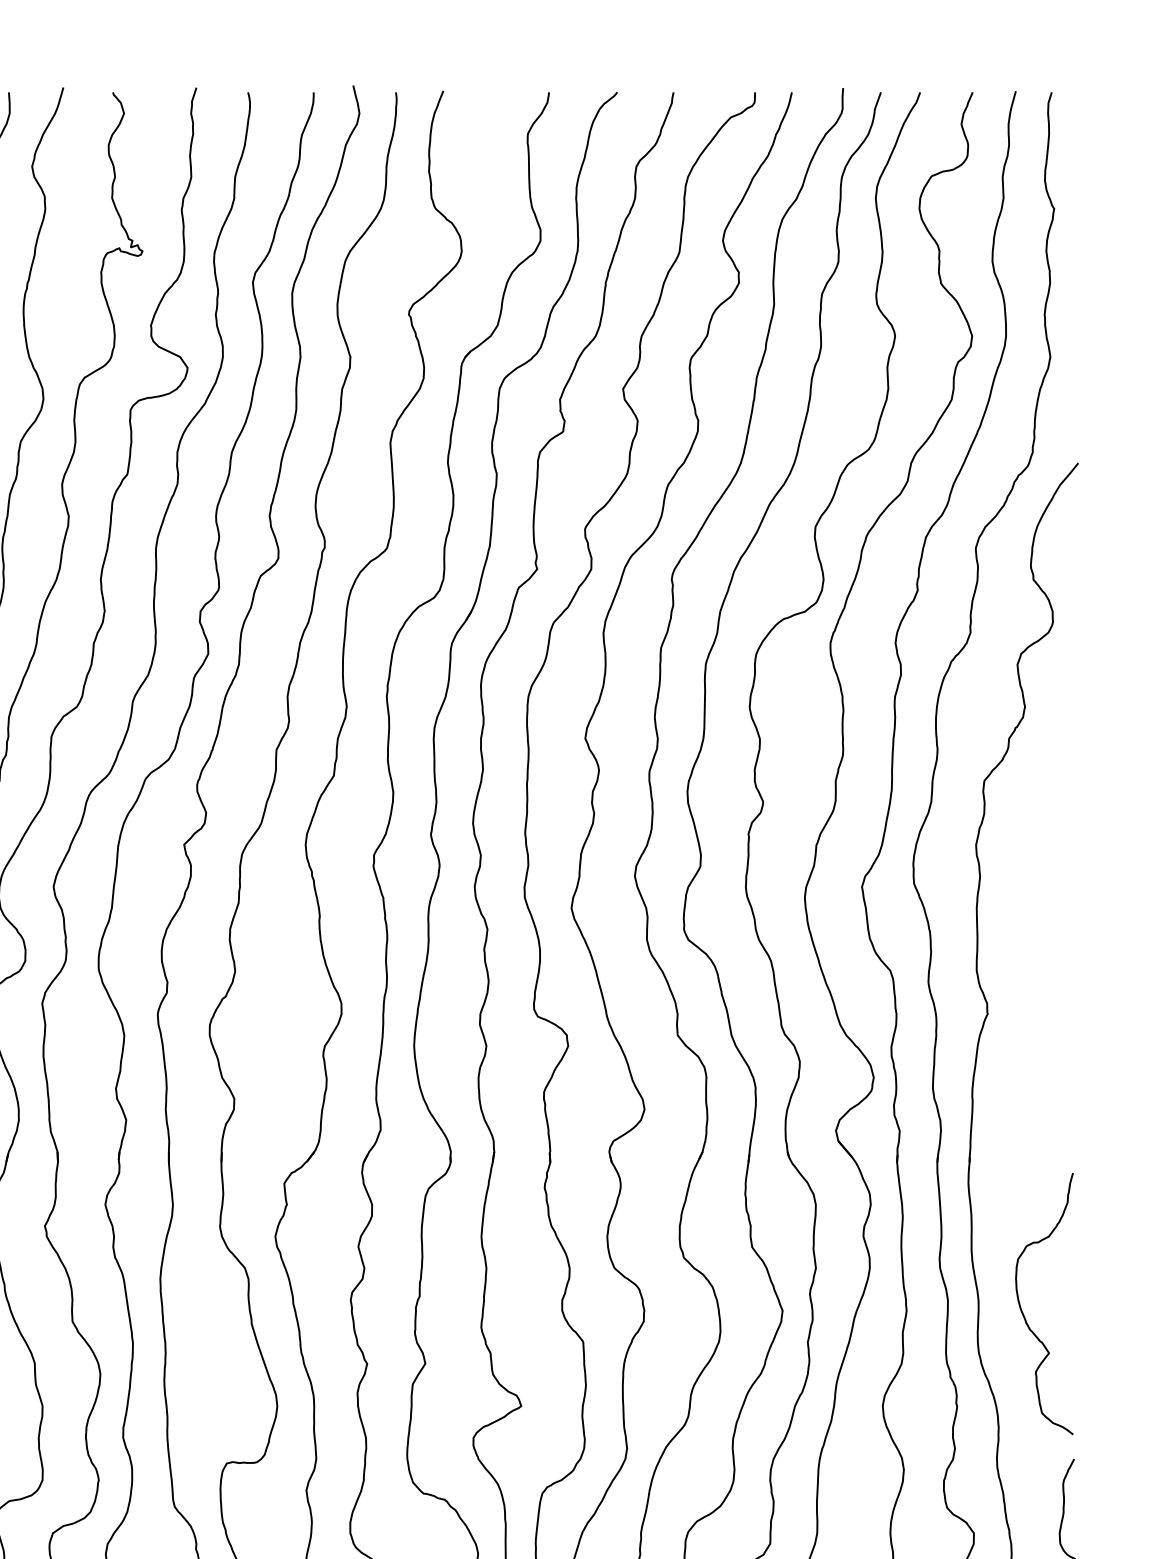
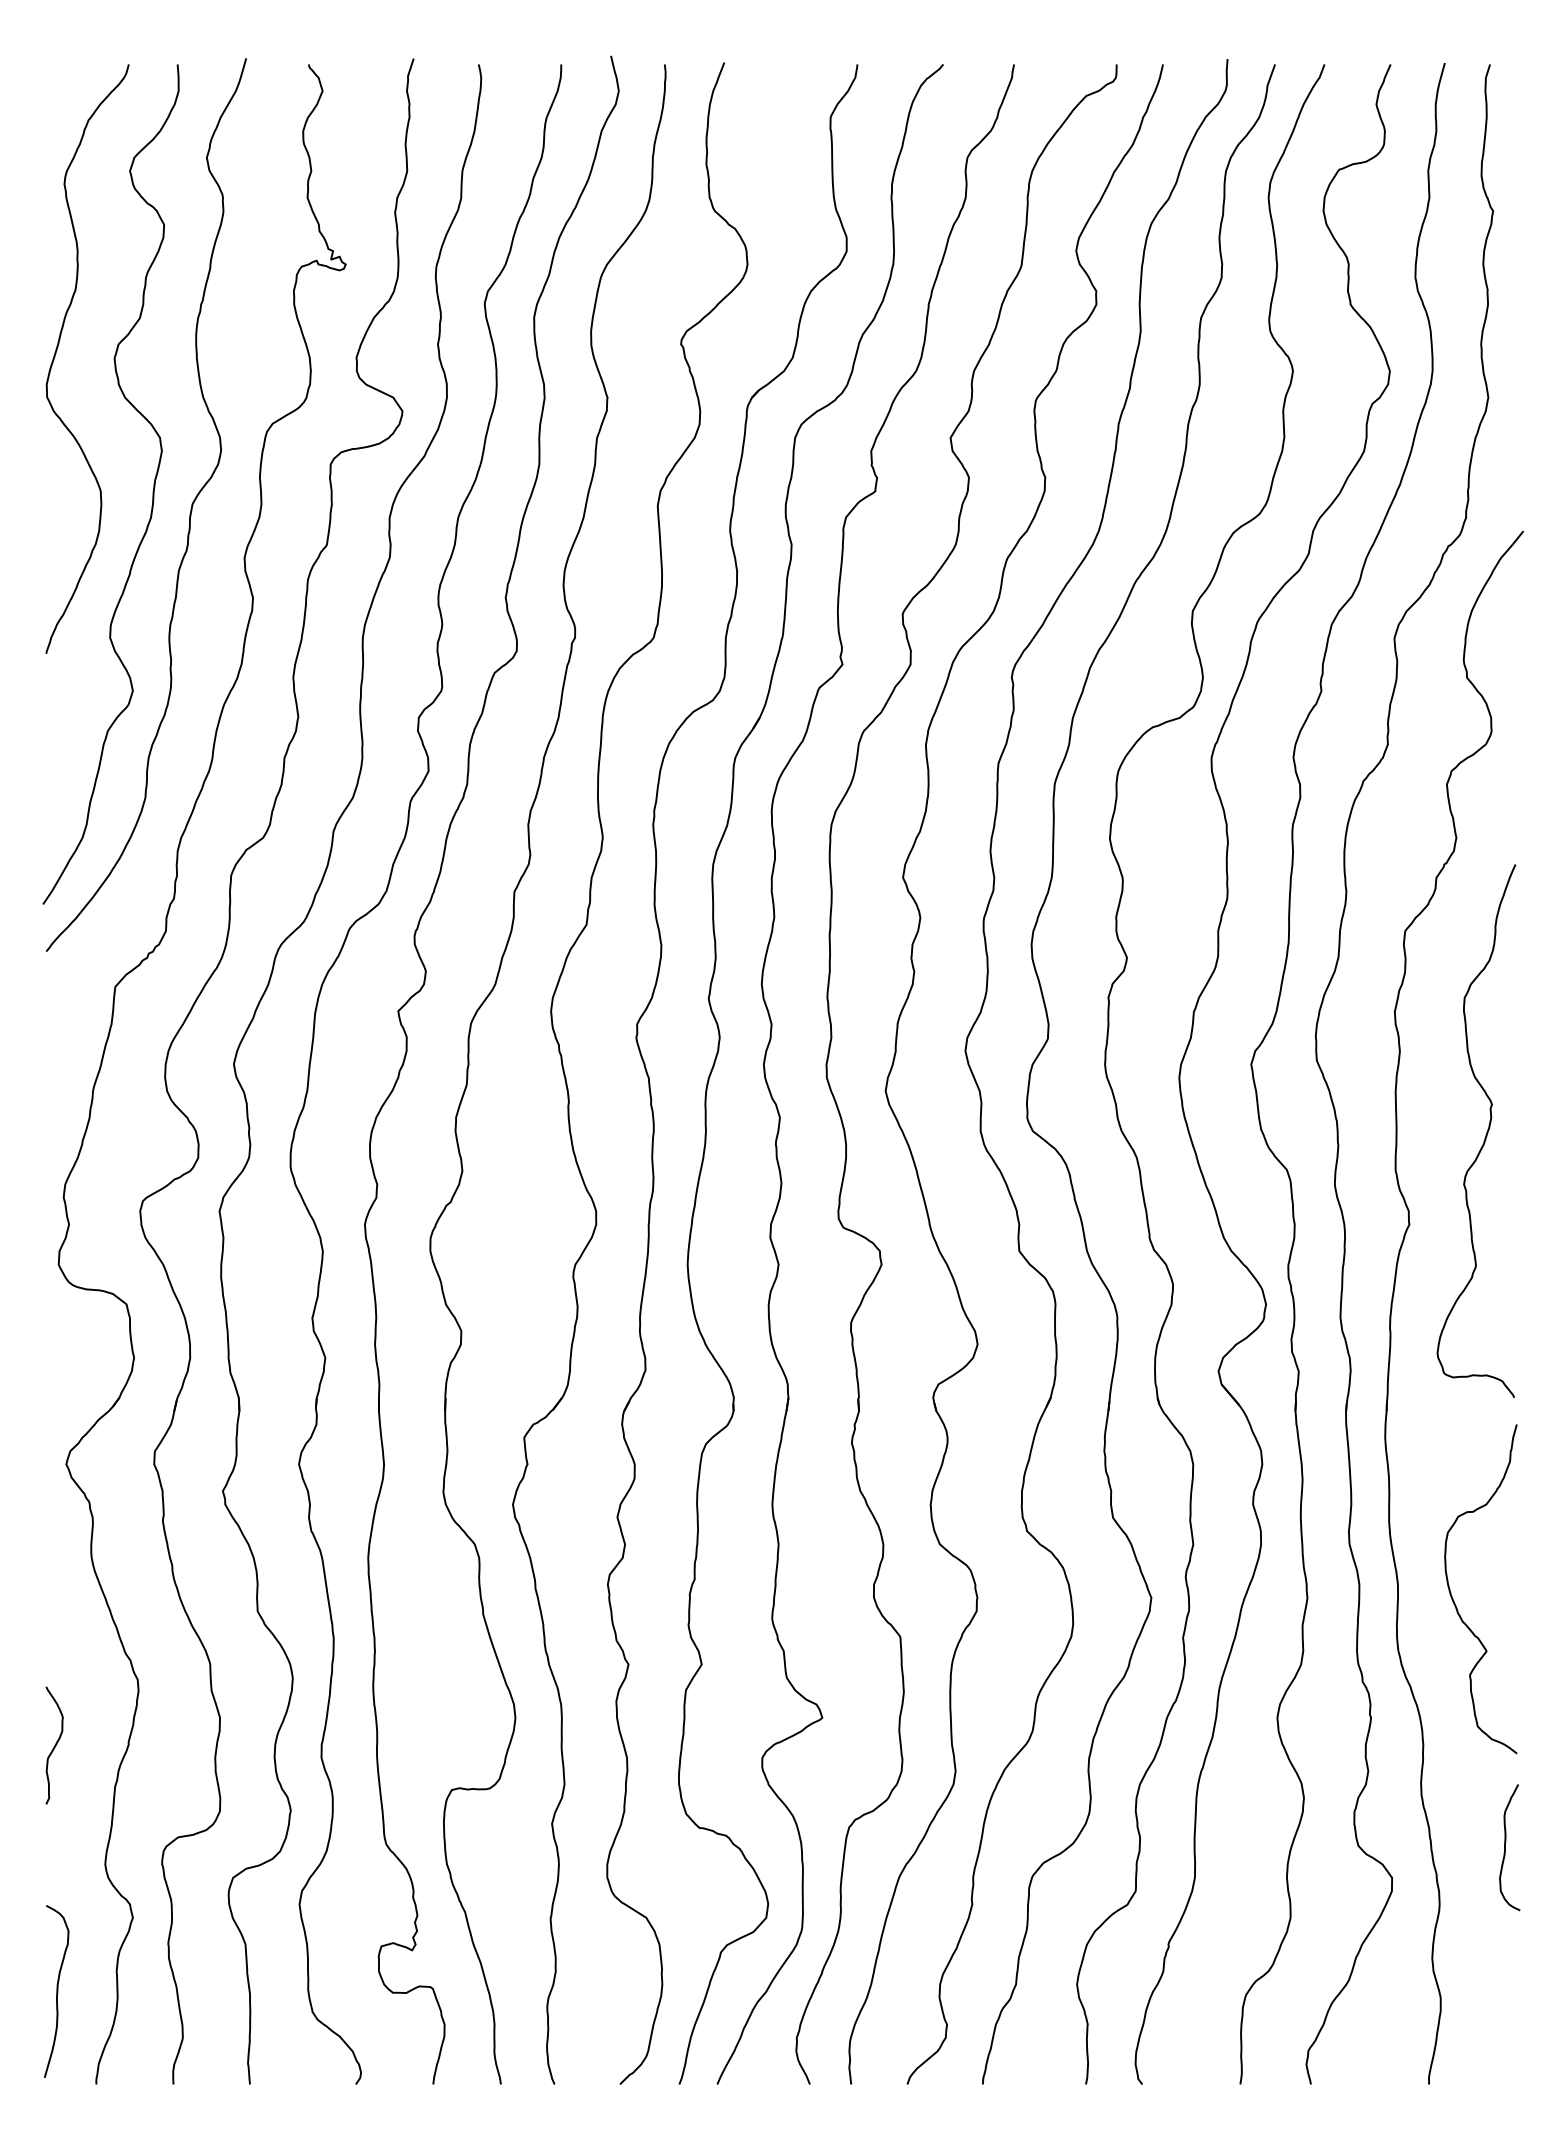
curve: (1048, 942) -> (1485, 1134), added

